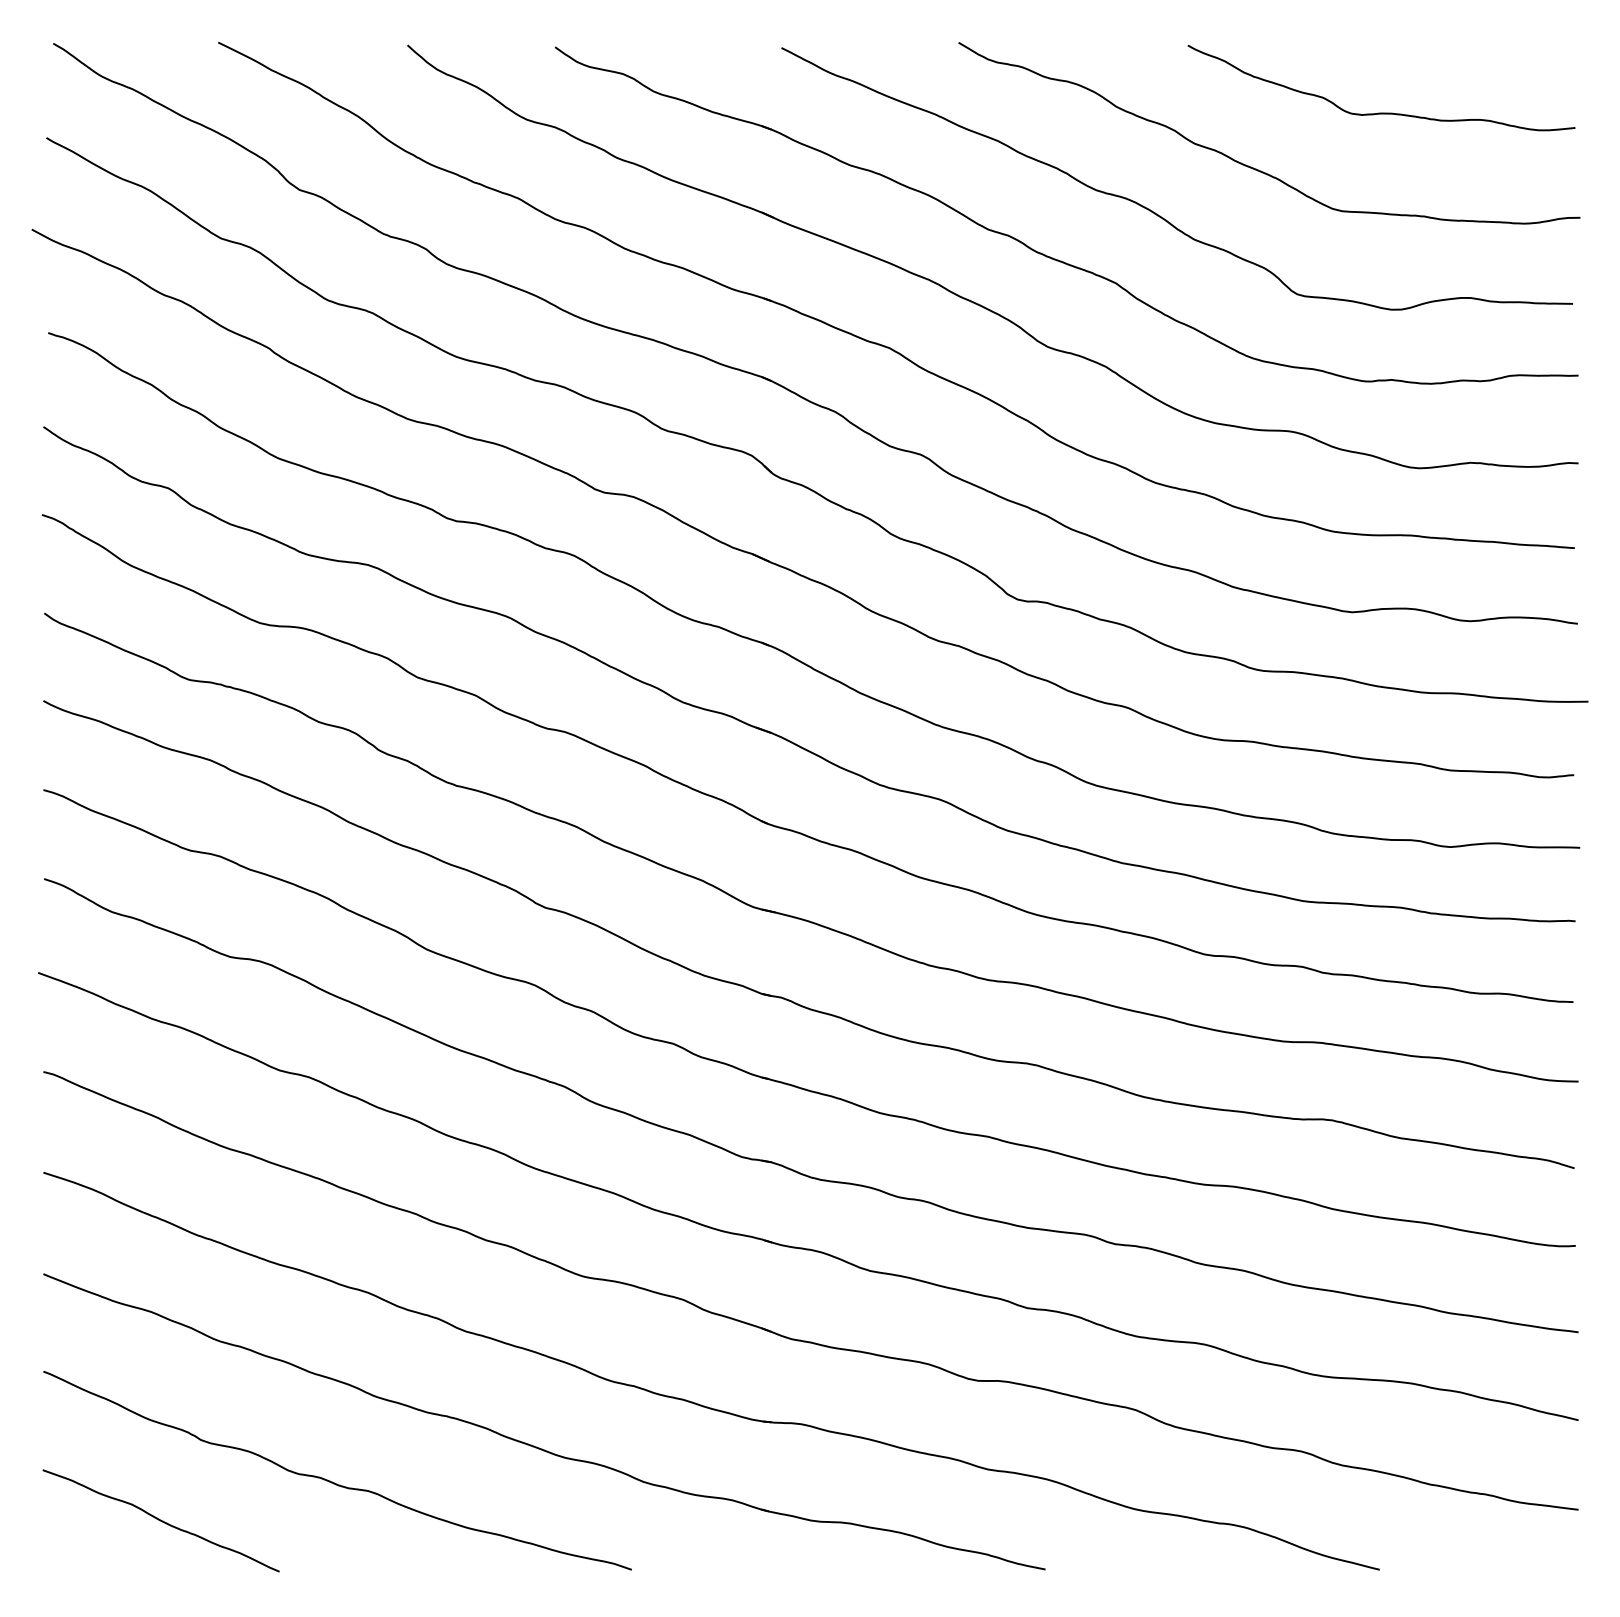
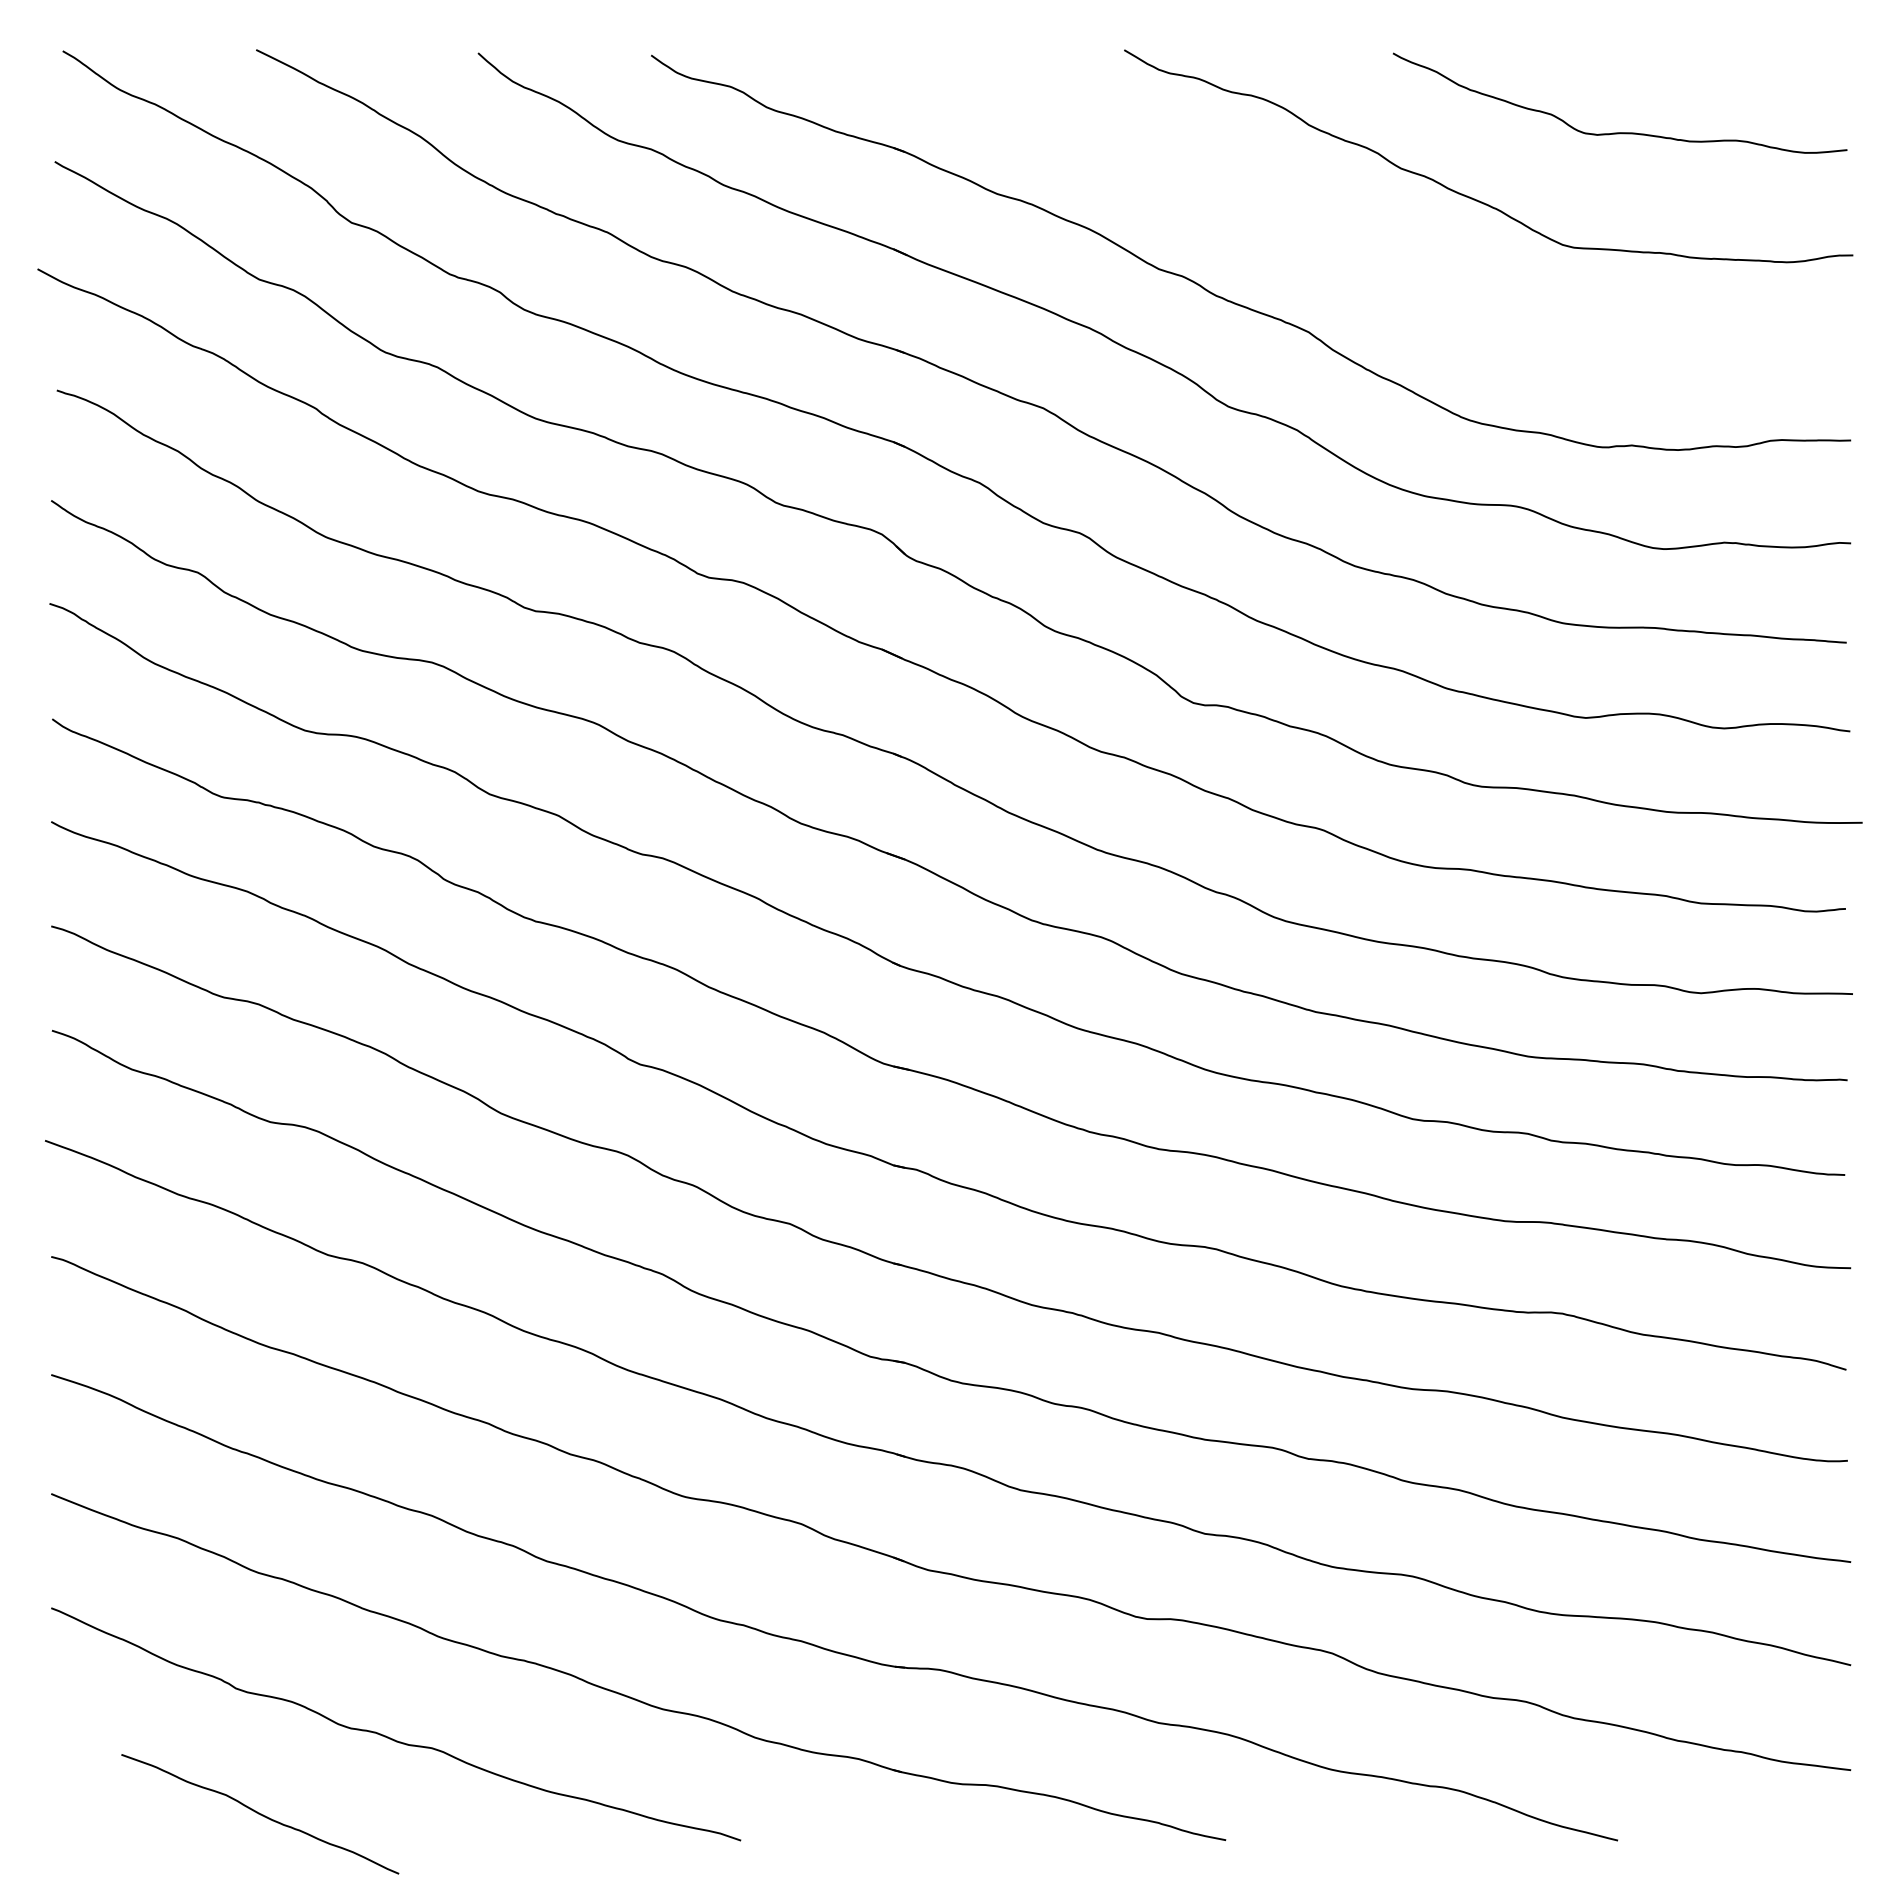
curve: (1155, 212) -> (1355, 249), removed
curve: (161, 1521) -> (260, 1814), moved

